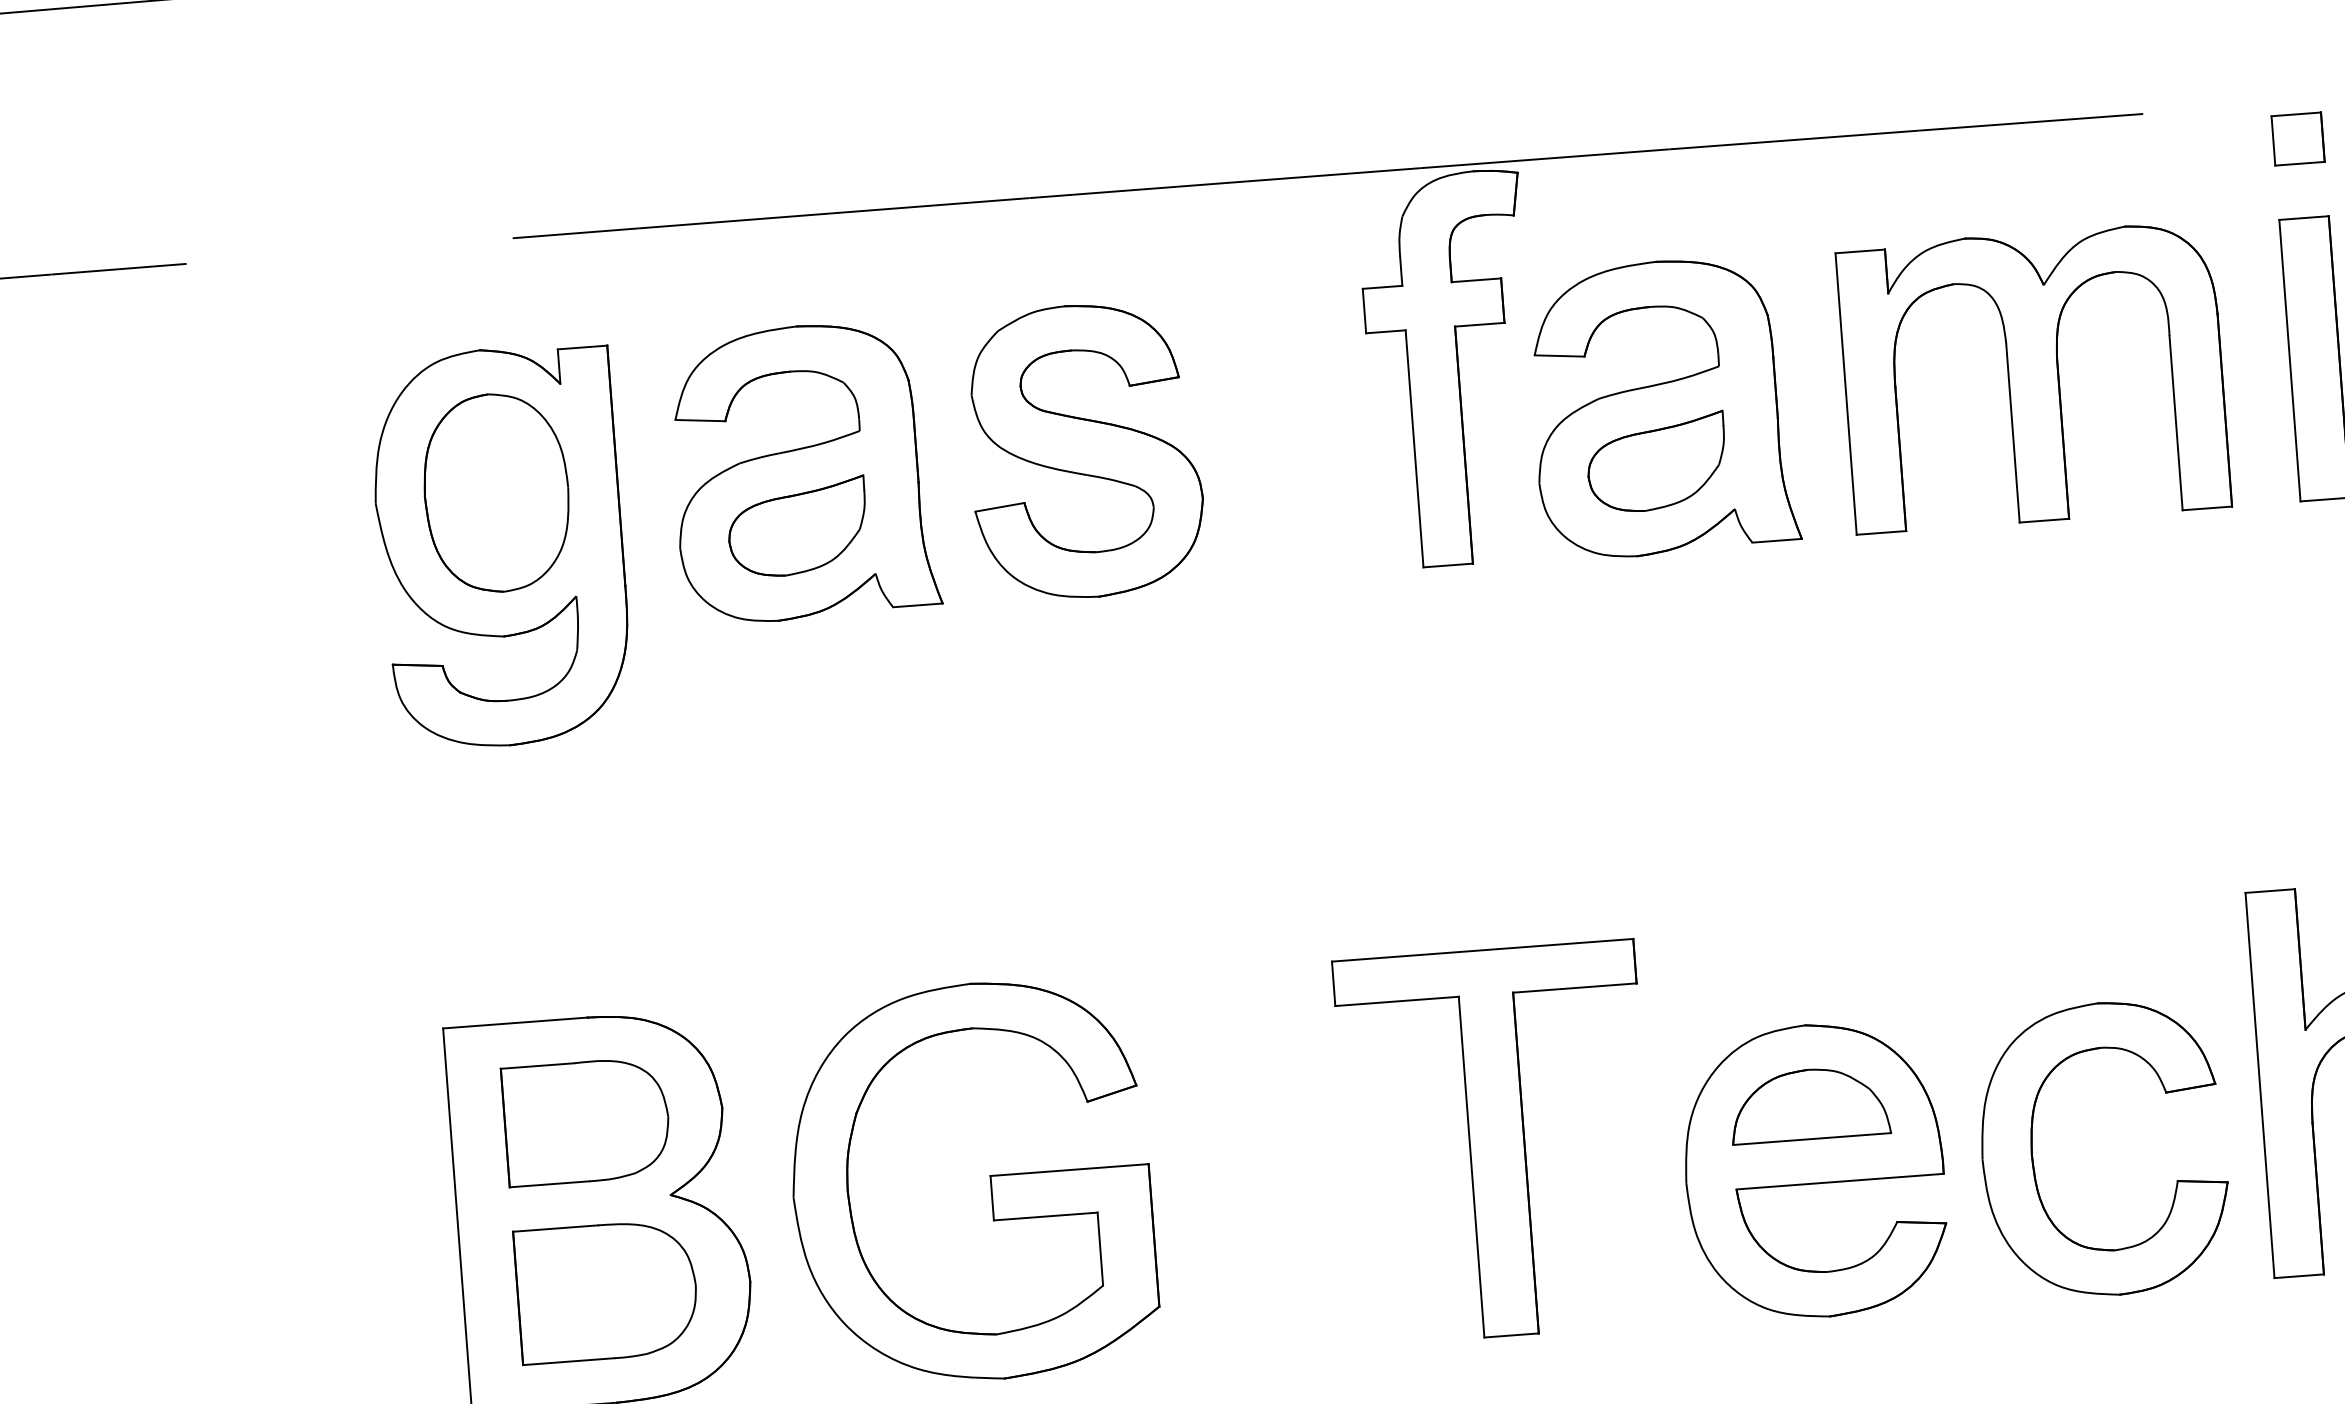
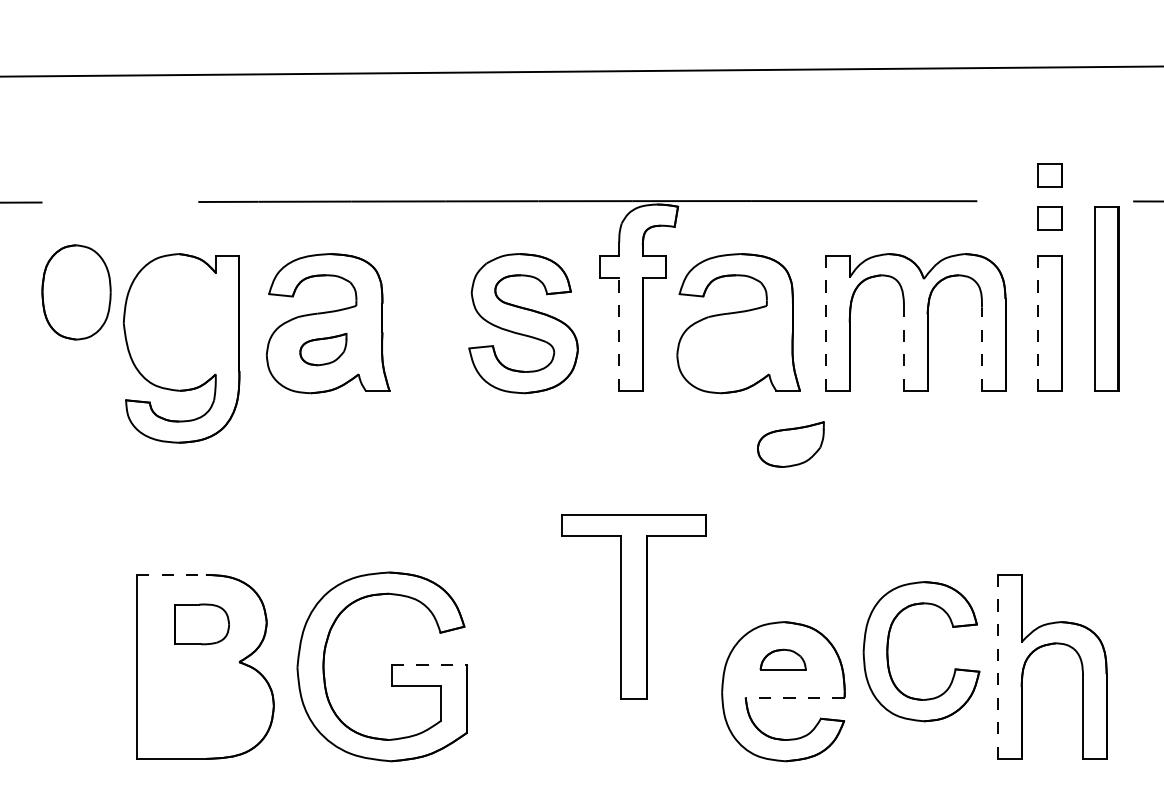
part: (2290, 48) -> (1049, 175), added
line: (2290, 360) -> (1038, 323), solid -> dashed
line: (1846, 393) -> (826, 323), solid -> dashed
line: (2175, 423) -> (981, 349), solid -> dashed
line: (2013, 433) -> (904, 348), solid -> dashed
line: (1415, 449) -> (619, 334), solid -> dashed
part: (1084, 450) -> (523, 323), moved
part: (1656, 462) -> (790, 444), moved
part: (496, 493) -> (76, 292), moved
part: (797, 527) -> (323, 349), size x0.7
line: (515, 1022) -> (171, 574), solid -> dashed
line: (2260, 1084) -> (998, 666), solid -> dashed
part: (1807, 1103) -> (782, 659), size x0.6
part: (585, 1122) -> (201, 624), size x0.7
part: (1496, 1142) -> (633, 606), moved
part: (2034, 1154) -> (888, 651), moved
line: (1069, 1169) -> (429, 664), solid -> dashed
line: (1838, 1181) -> (794, 697), solid -> dashed
part: (606, 1291) -> (205, 705), removed

